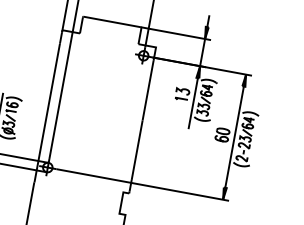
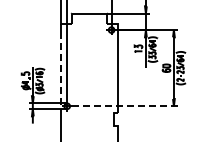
line: (46, 113) -> (60, 74), solid -> dashed
line: (141, 185) -> (124, 106), solid -> dashed

